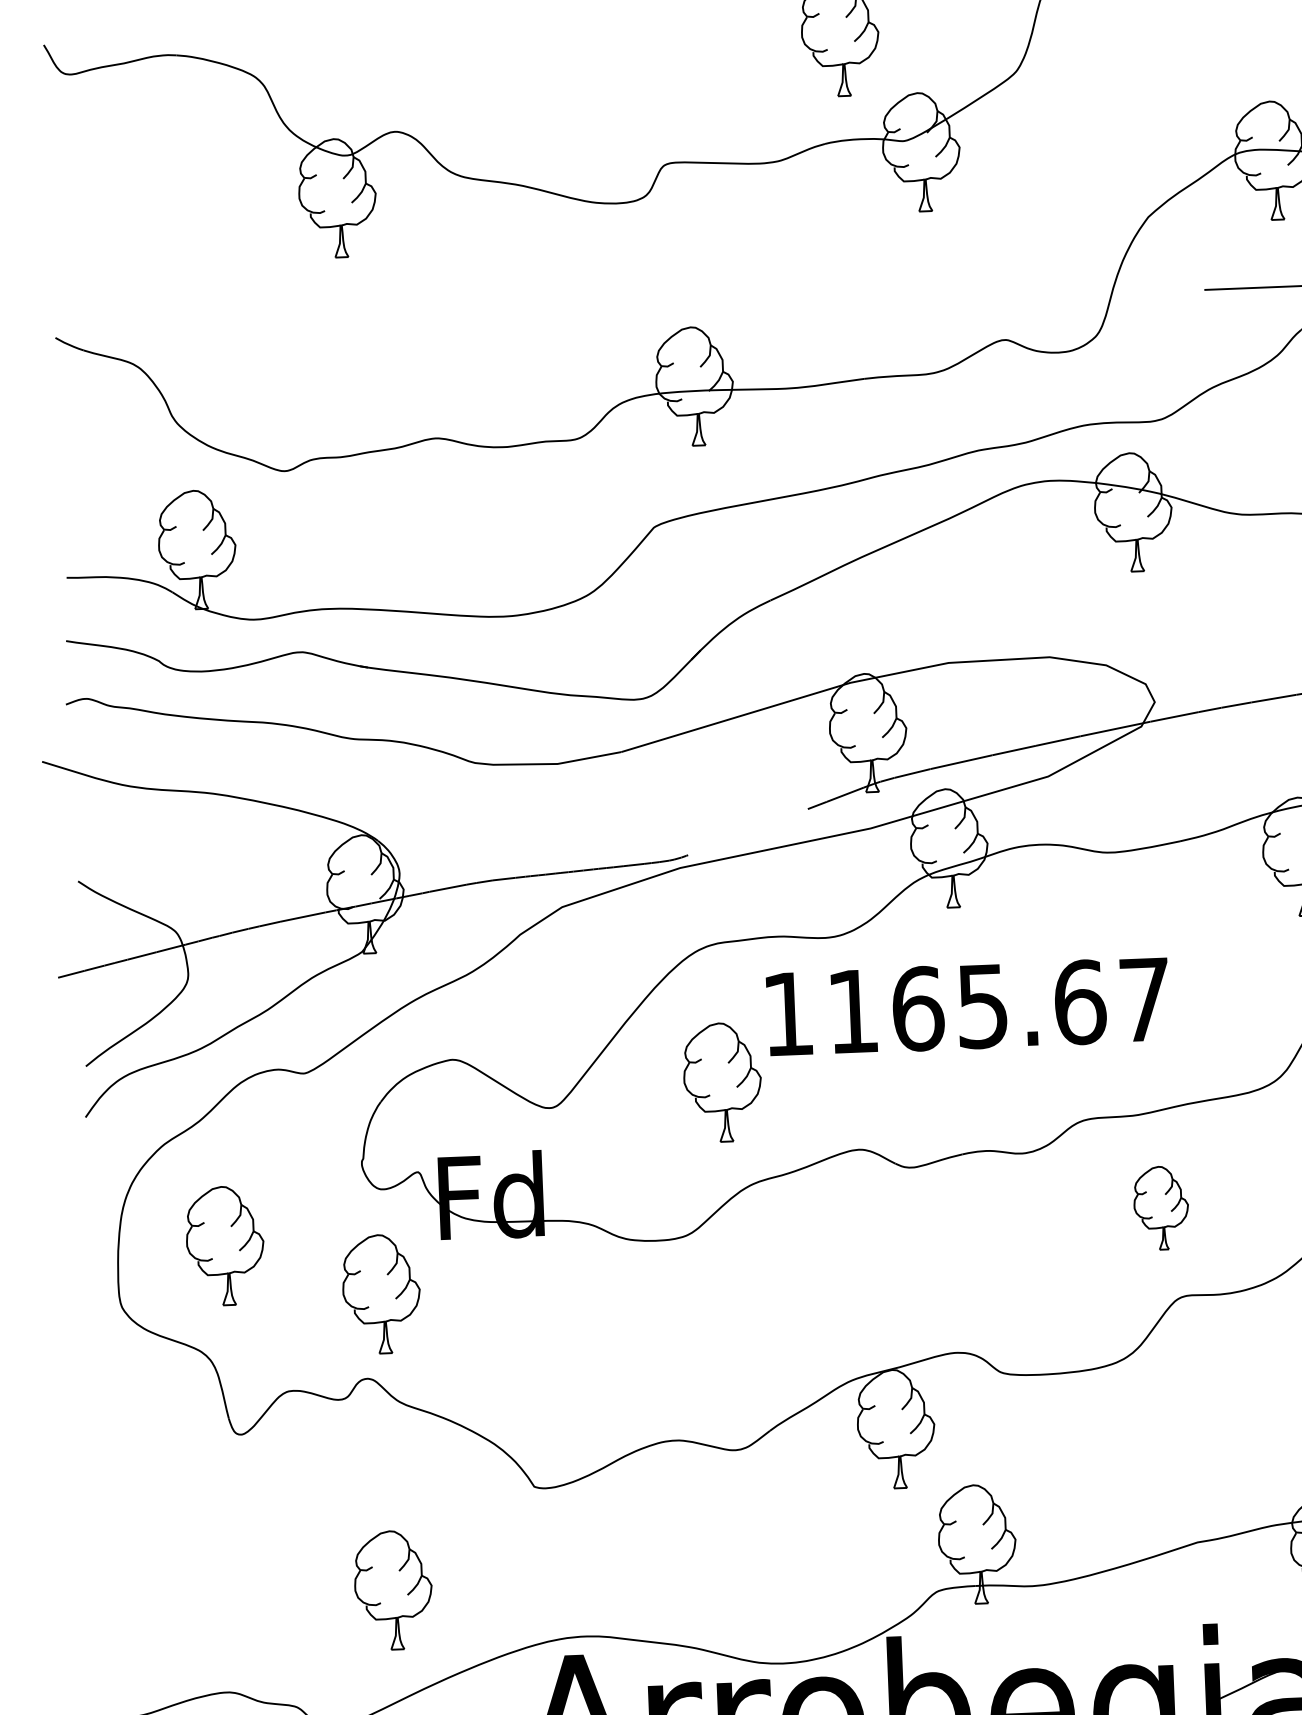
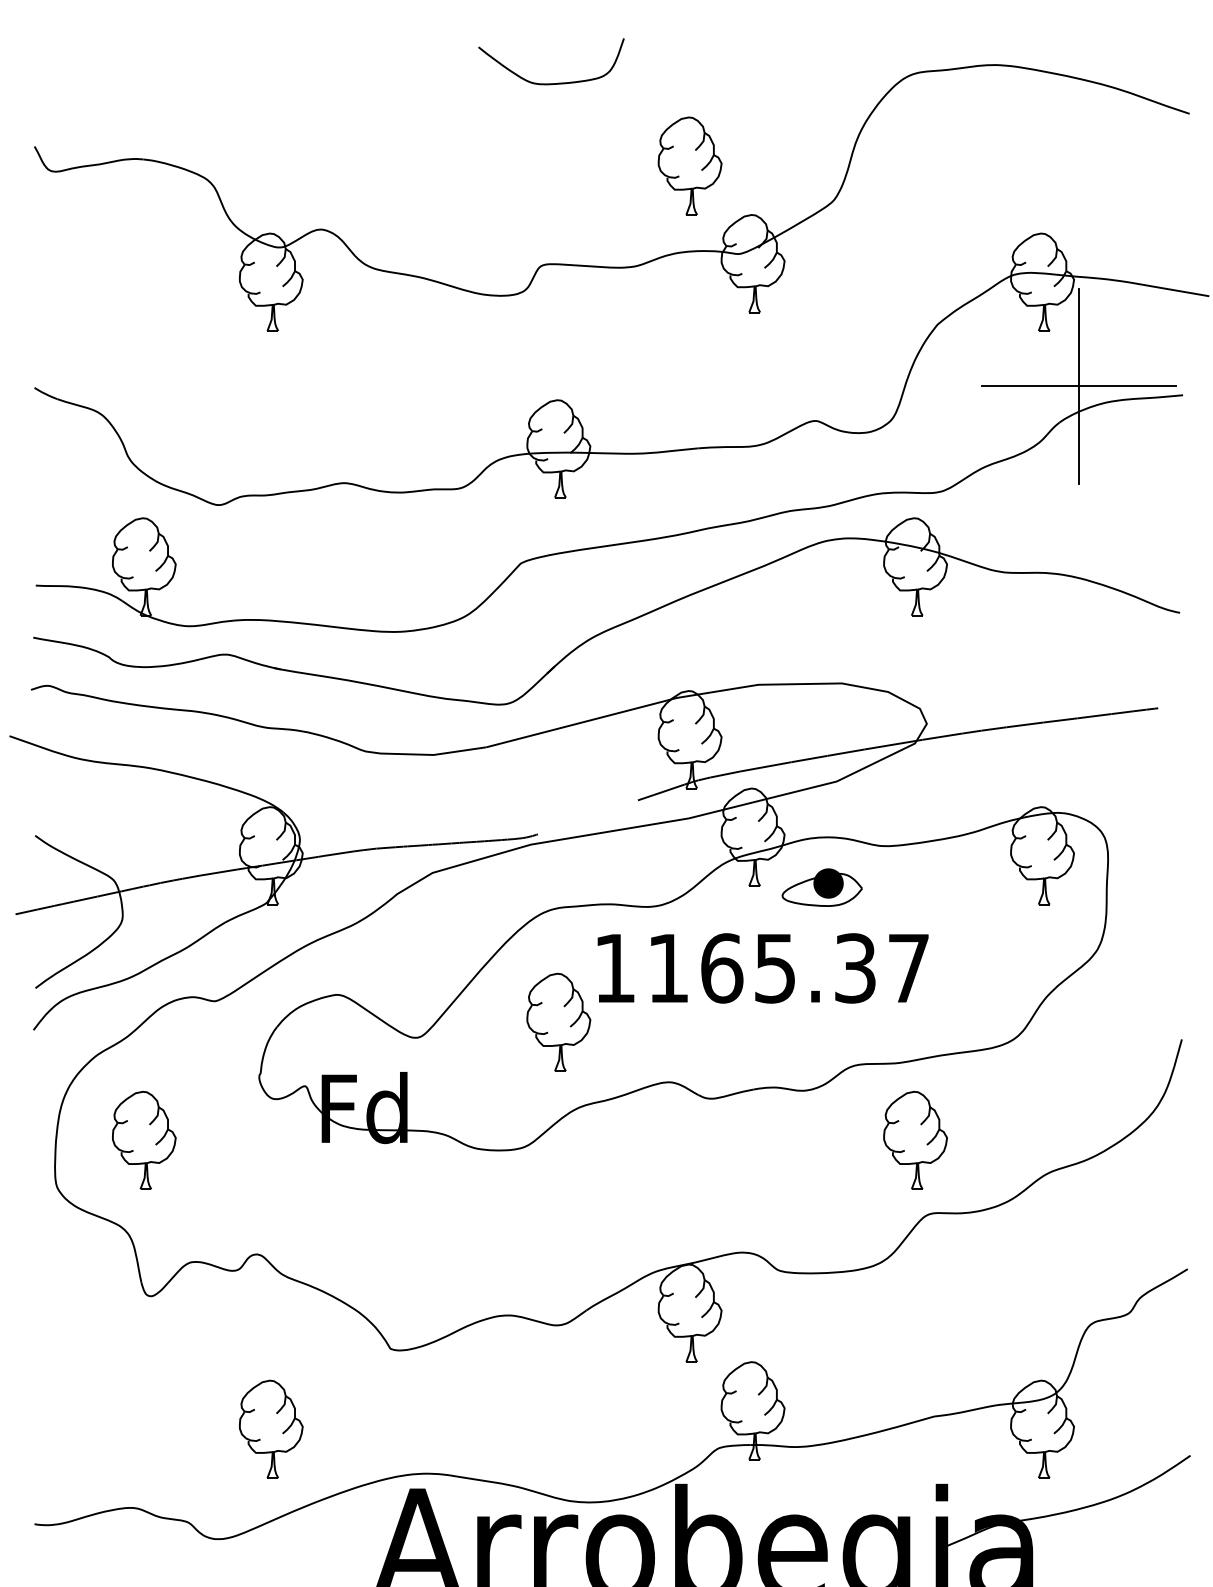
part: (1034, 905) -> (821, 887), added
text: (1080, 1002) -> (855, 968), 1165.67 -> 1165.37
part: (1161, 1207) -> (915, 1139), size x1.43
part: (381, 1293) -> (271, 1184), removed

